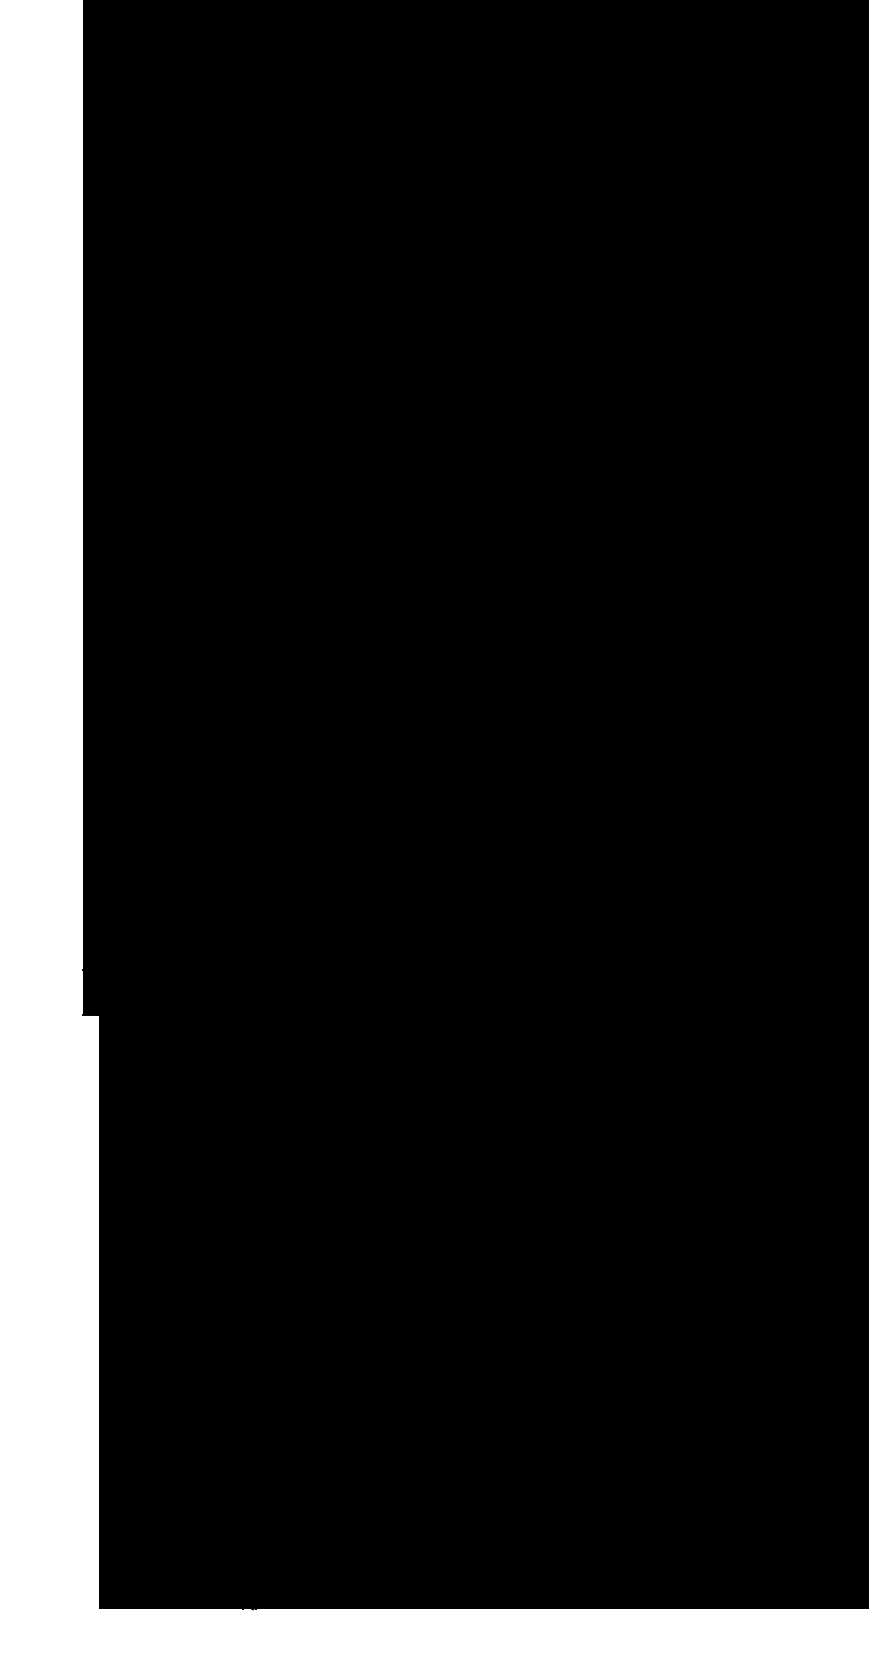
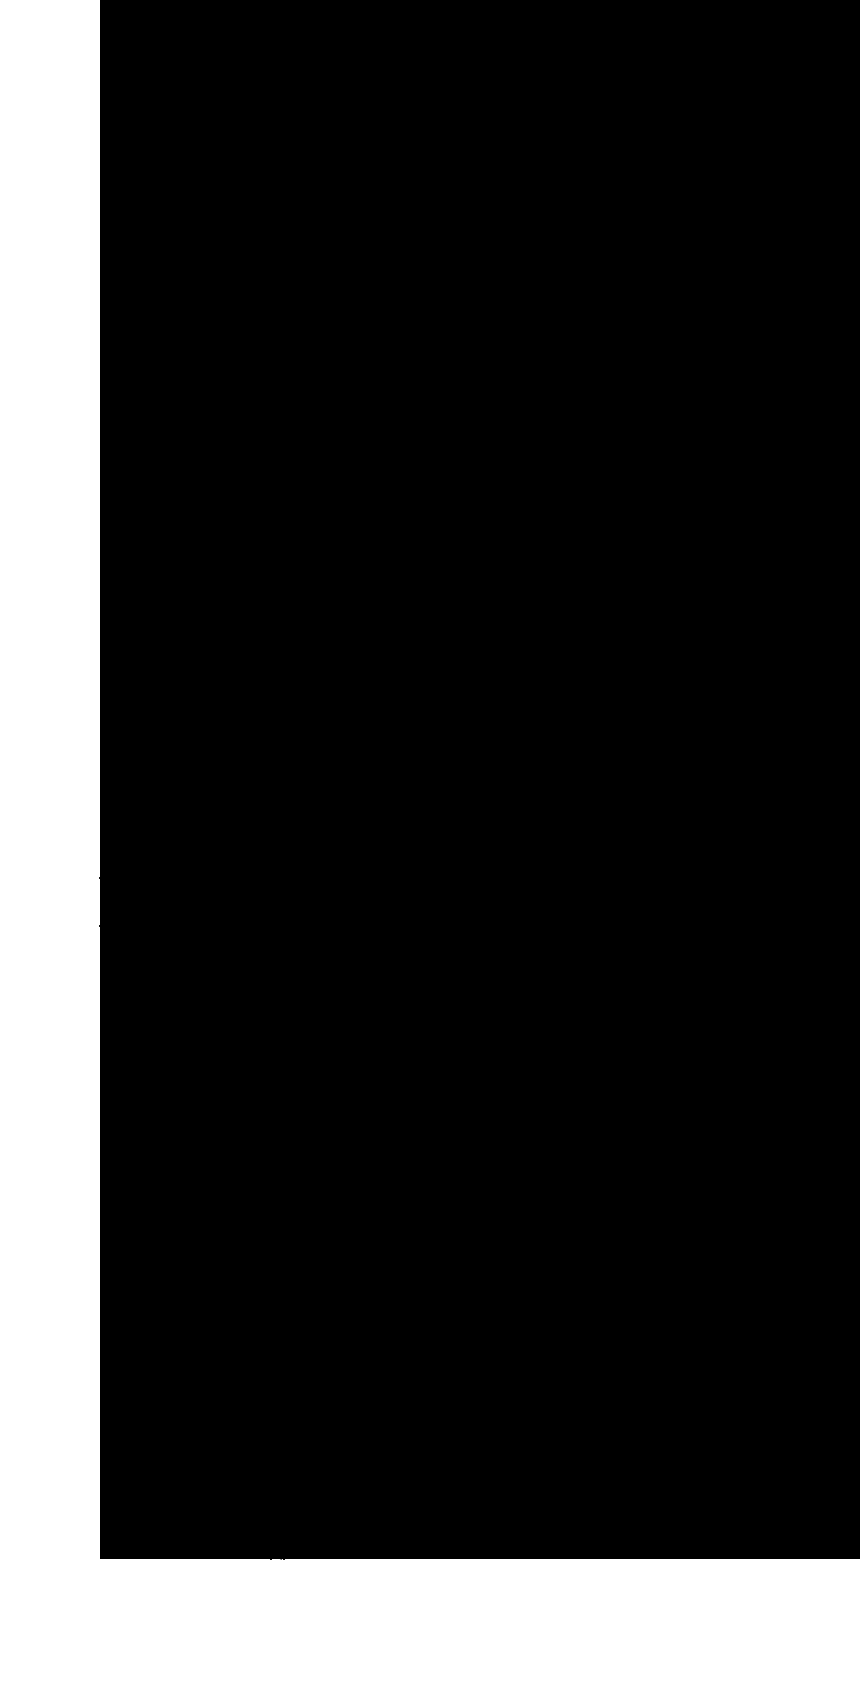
fill: (90, 1311) -> (108, 1241), added

